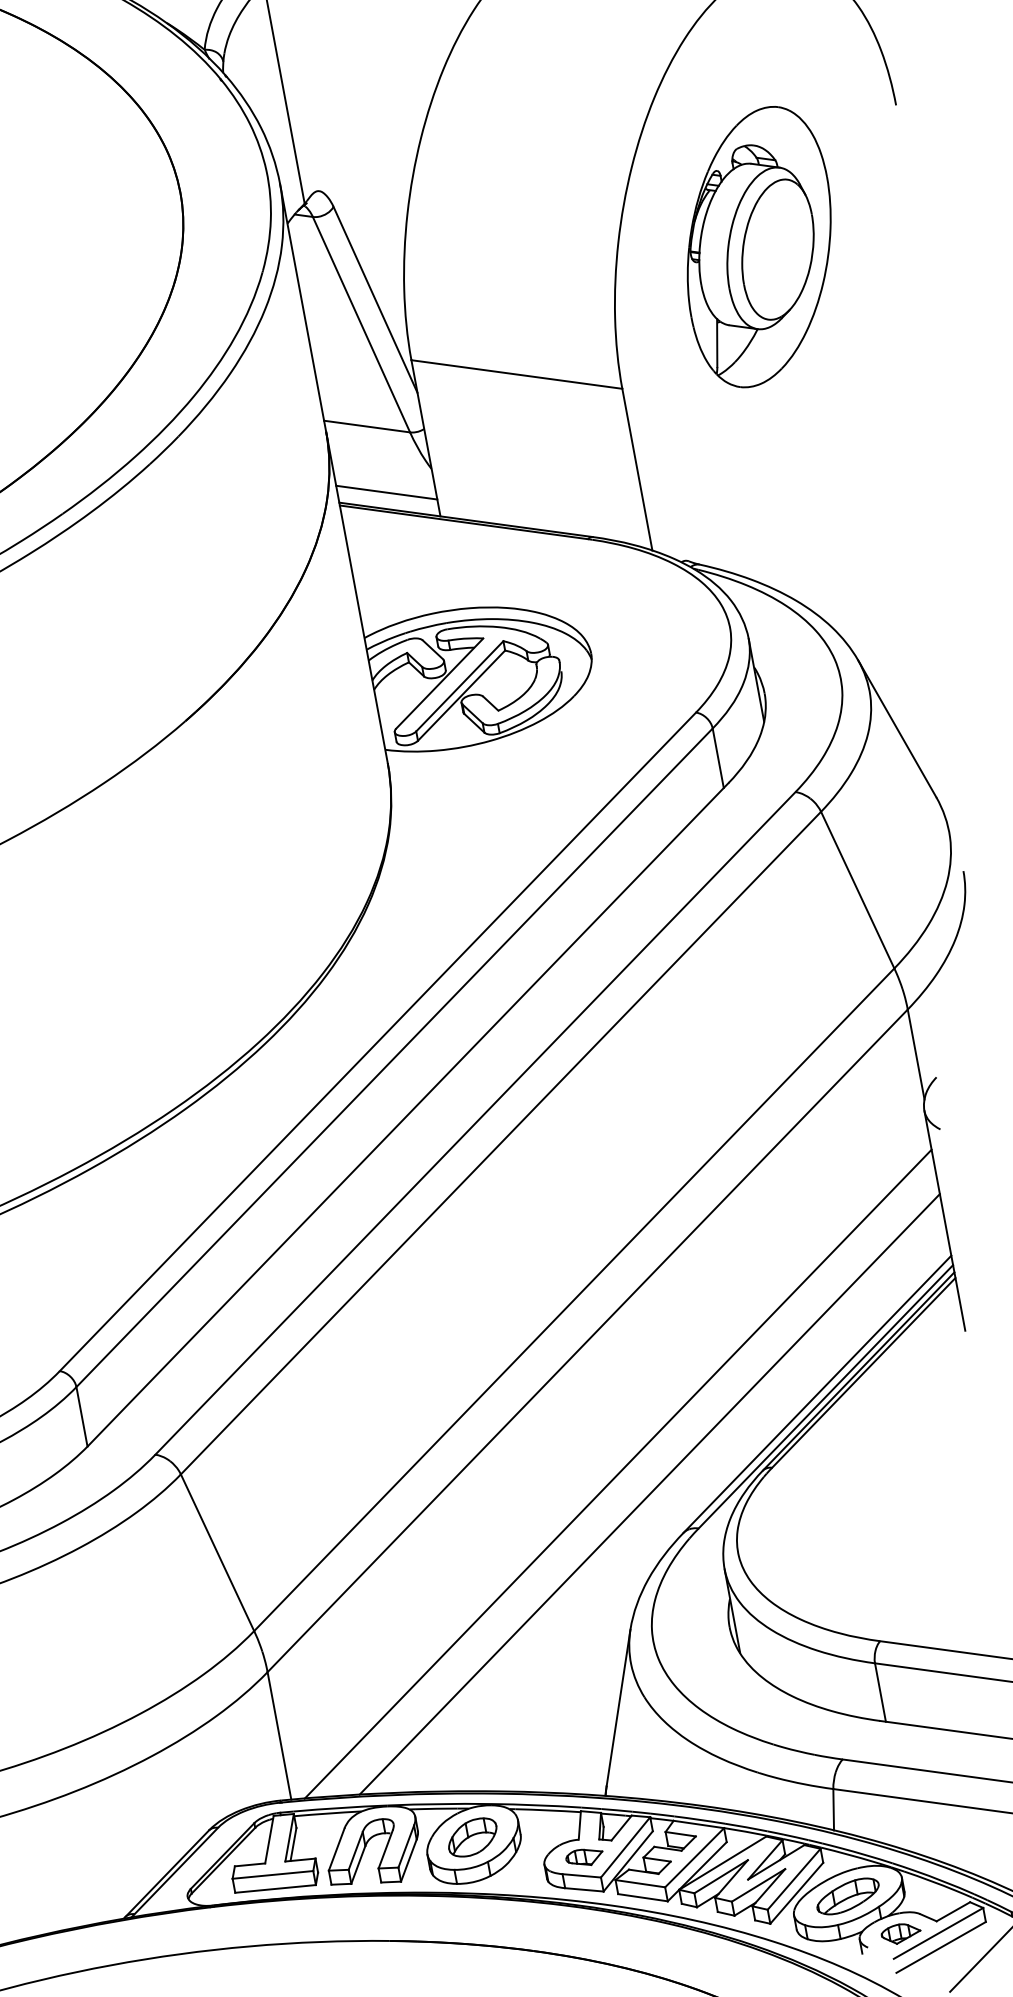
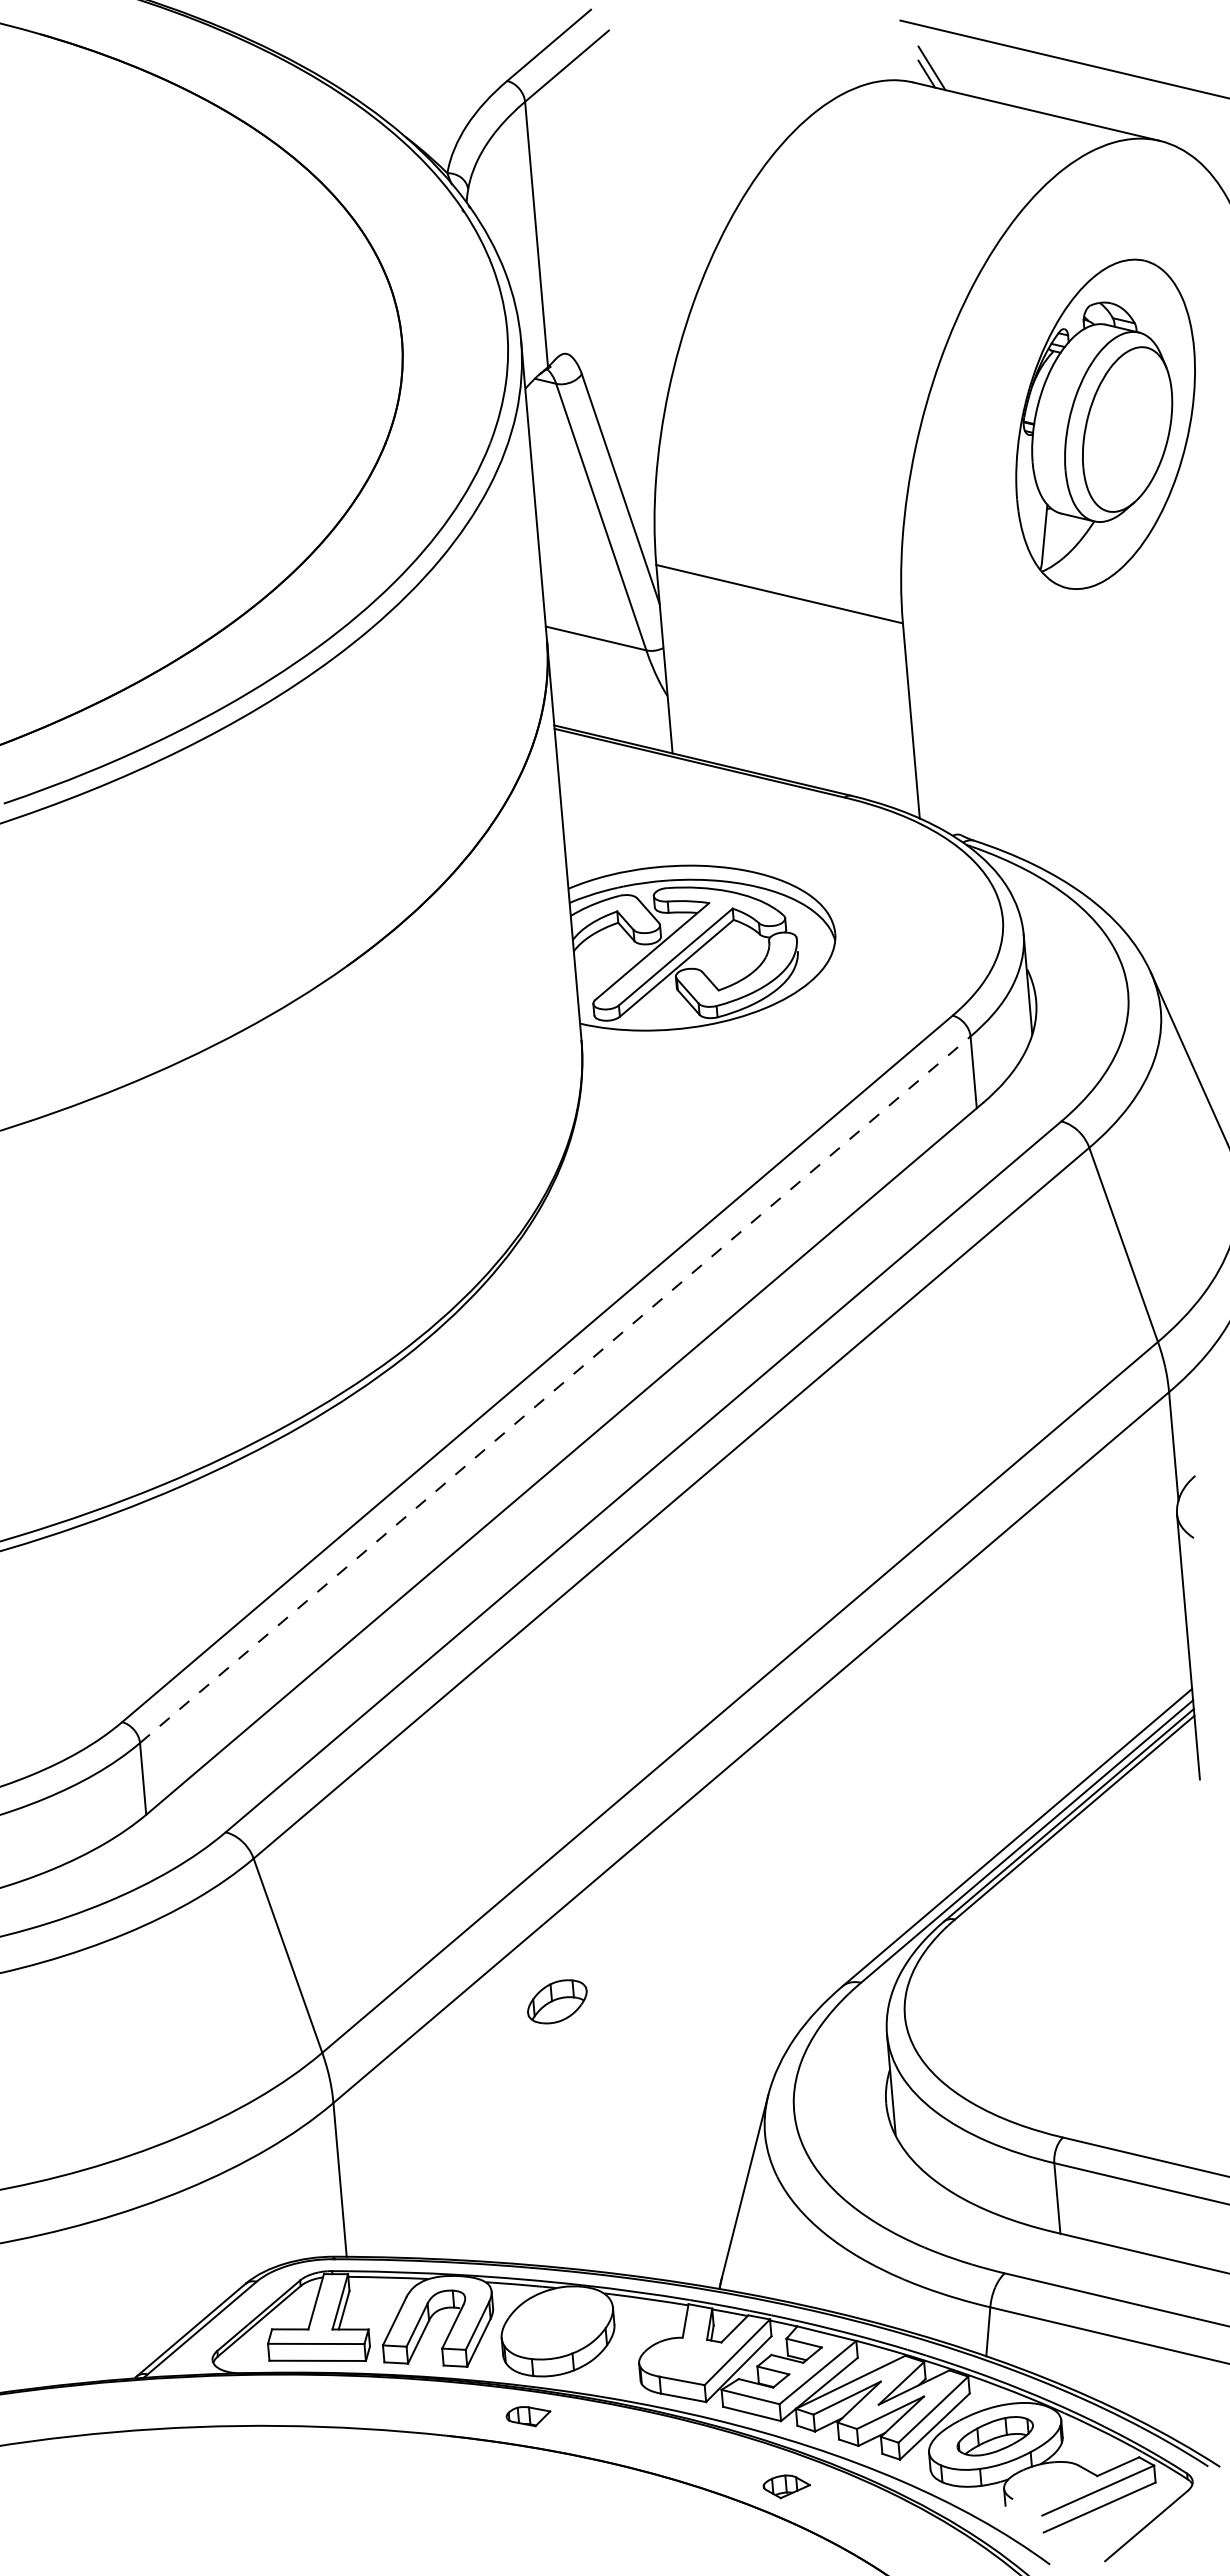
part: (759, 246) -> (1105, 423), moved
line: (386, 493) -> (611, 719), removed
line: (394, 1057) -> (555, 1389), solid -> dashed
line: (617, 1474) -> (771, 1909), removed
line: (649, 1494) -> (806, 1936), removed
part: (472, 1837) -> (557, 2001), moved
part: (584, 1857) -> (528, 2416), moved
part: (900, 1933) -> (786, 2486), moved

